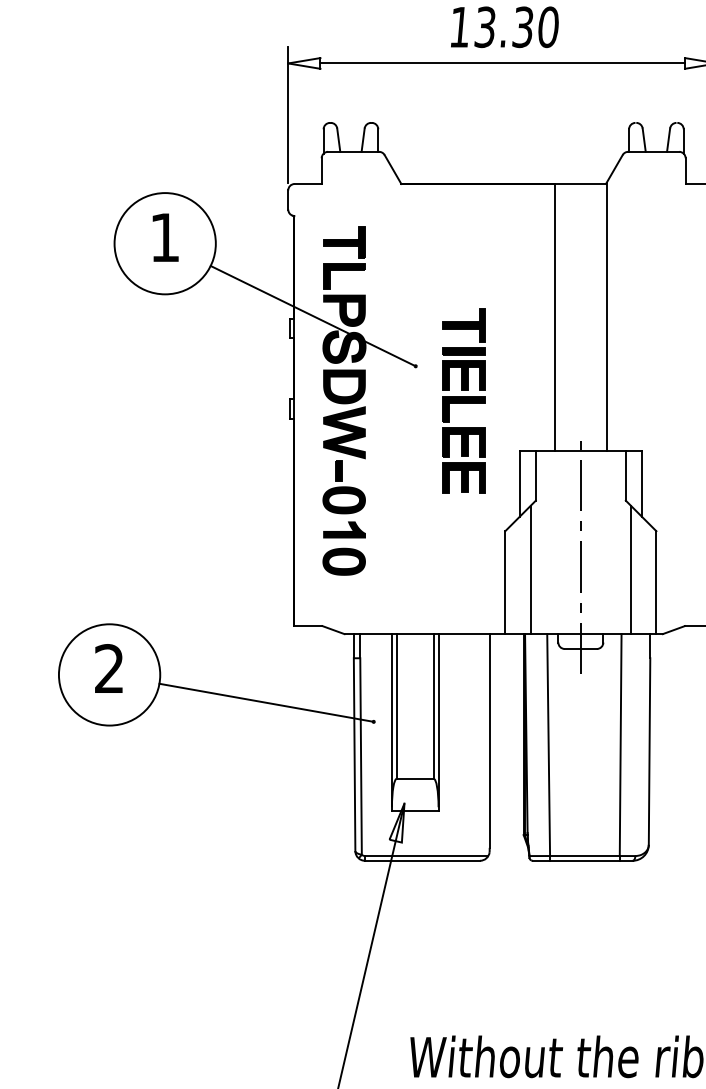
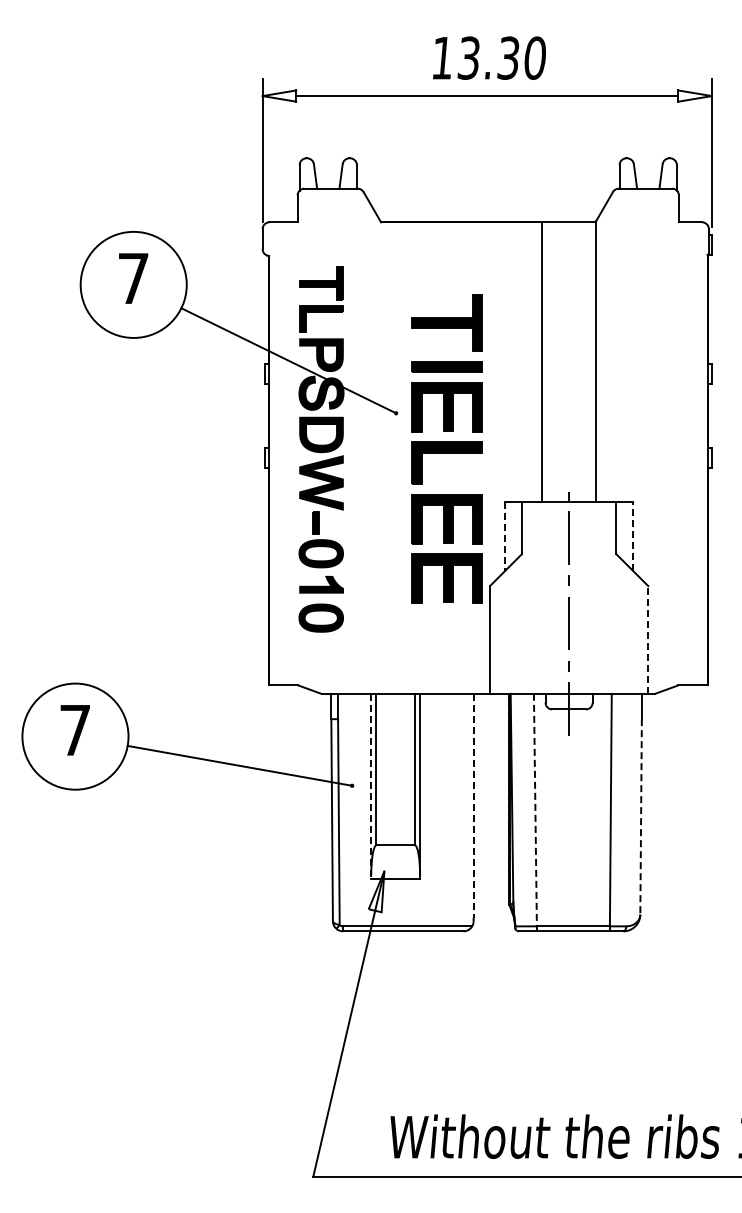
text: (164, 237) -> (133, 278), 1 -> 7
part: (463, 400) -> (446, 449), size x1.6
line: (520, 483) -> (505, 536), solid -> dashed
line: (642, 483) -> (633, 536), solid -> dashed
line: (530, 569) -> (516, 626), removed
line: (630, 569) -> (621, 626), removed
line: (656, 583) -> (648, 640), solid -> dashed
text: (108, 668) -> (74, 729), 2 -> 7
line: (392, 722) -> (371, 786), solid -> dashed
line: (489, 740) -> (473, 805), solid -> dashed
line: (548, 745) -> (535, 810), solid -> dashed
line: (649, 751) -> (641, 816), solid -> dashed

